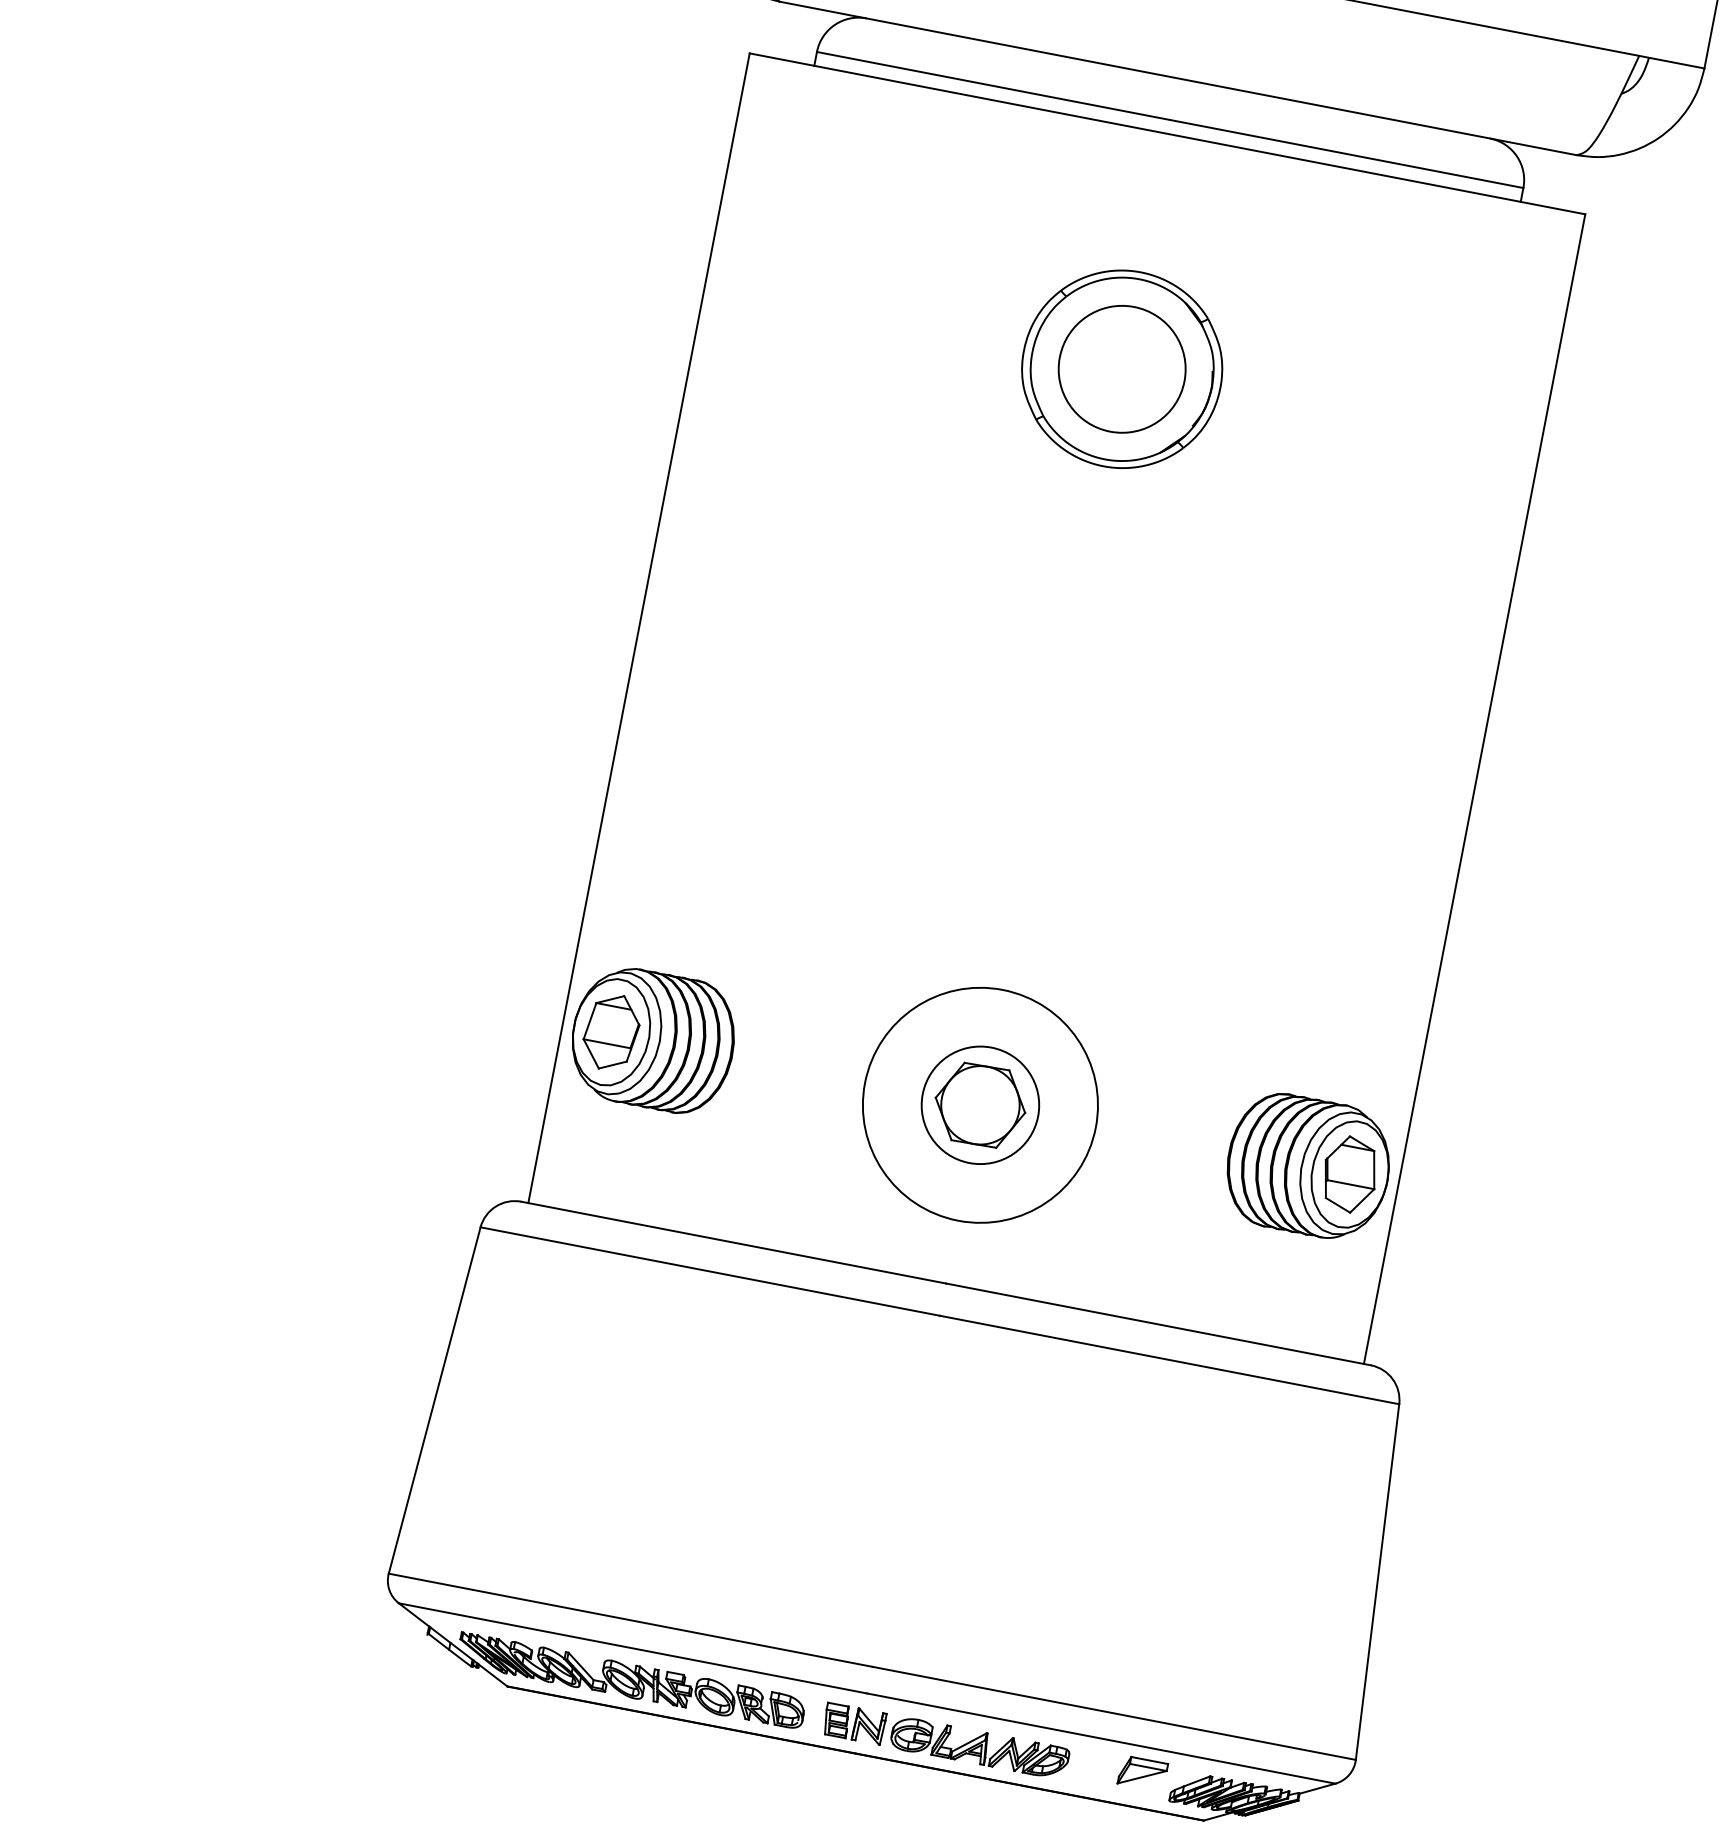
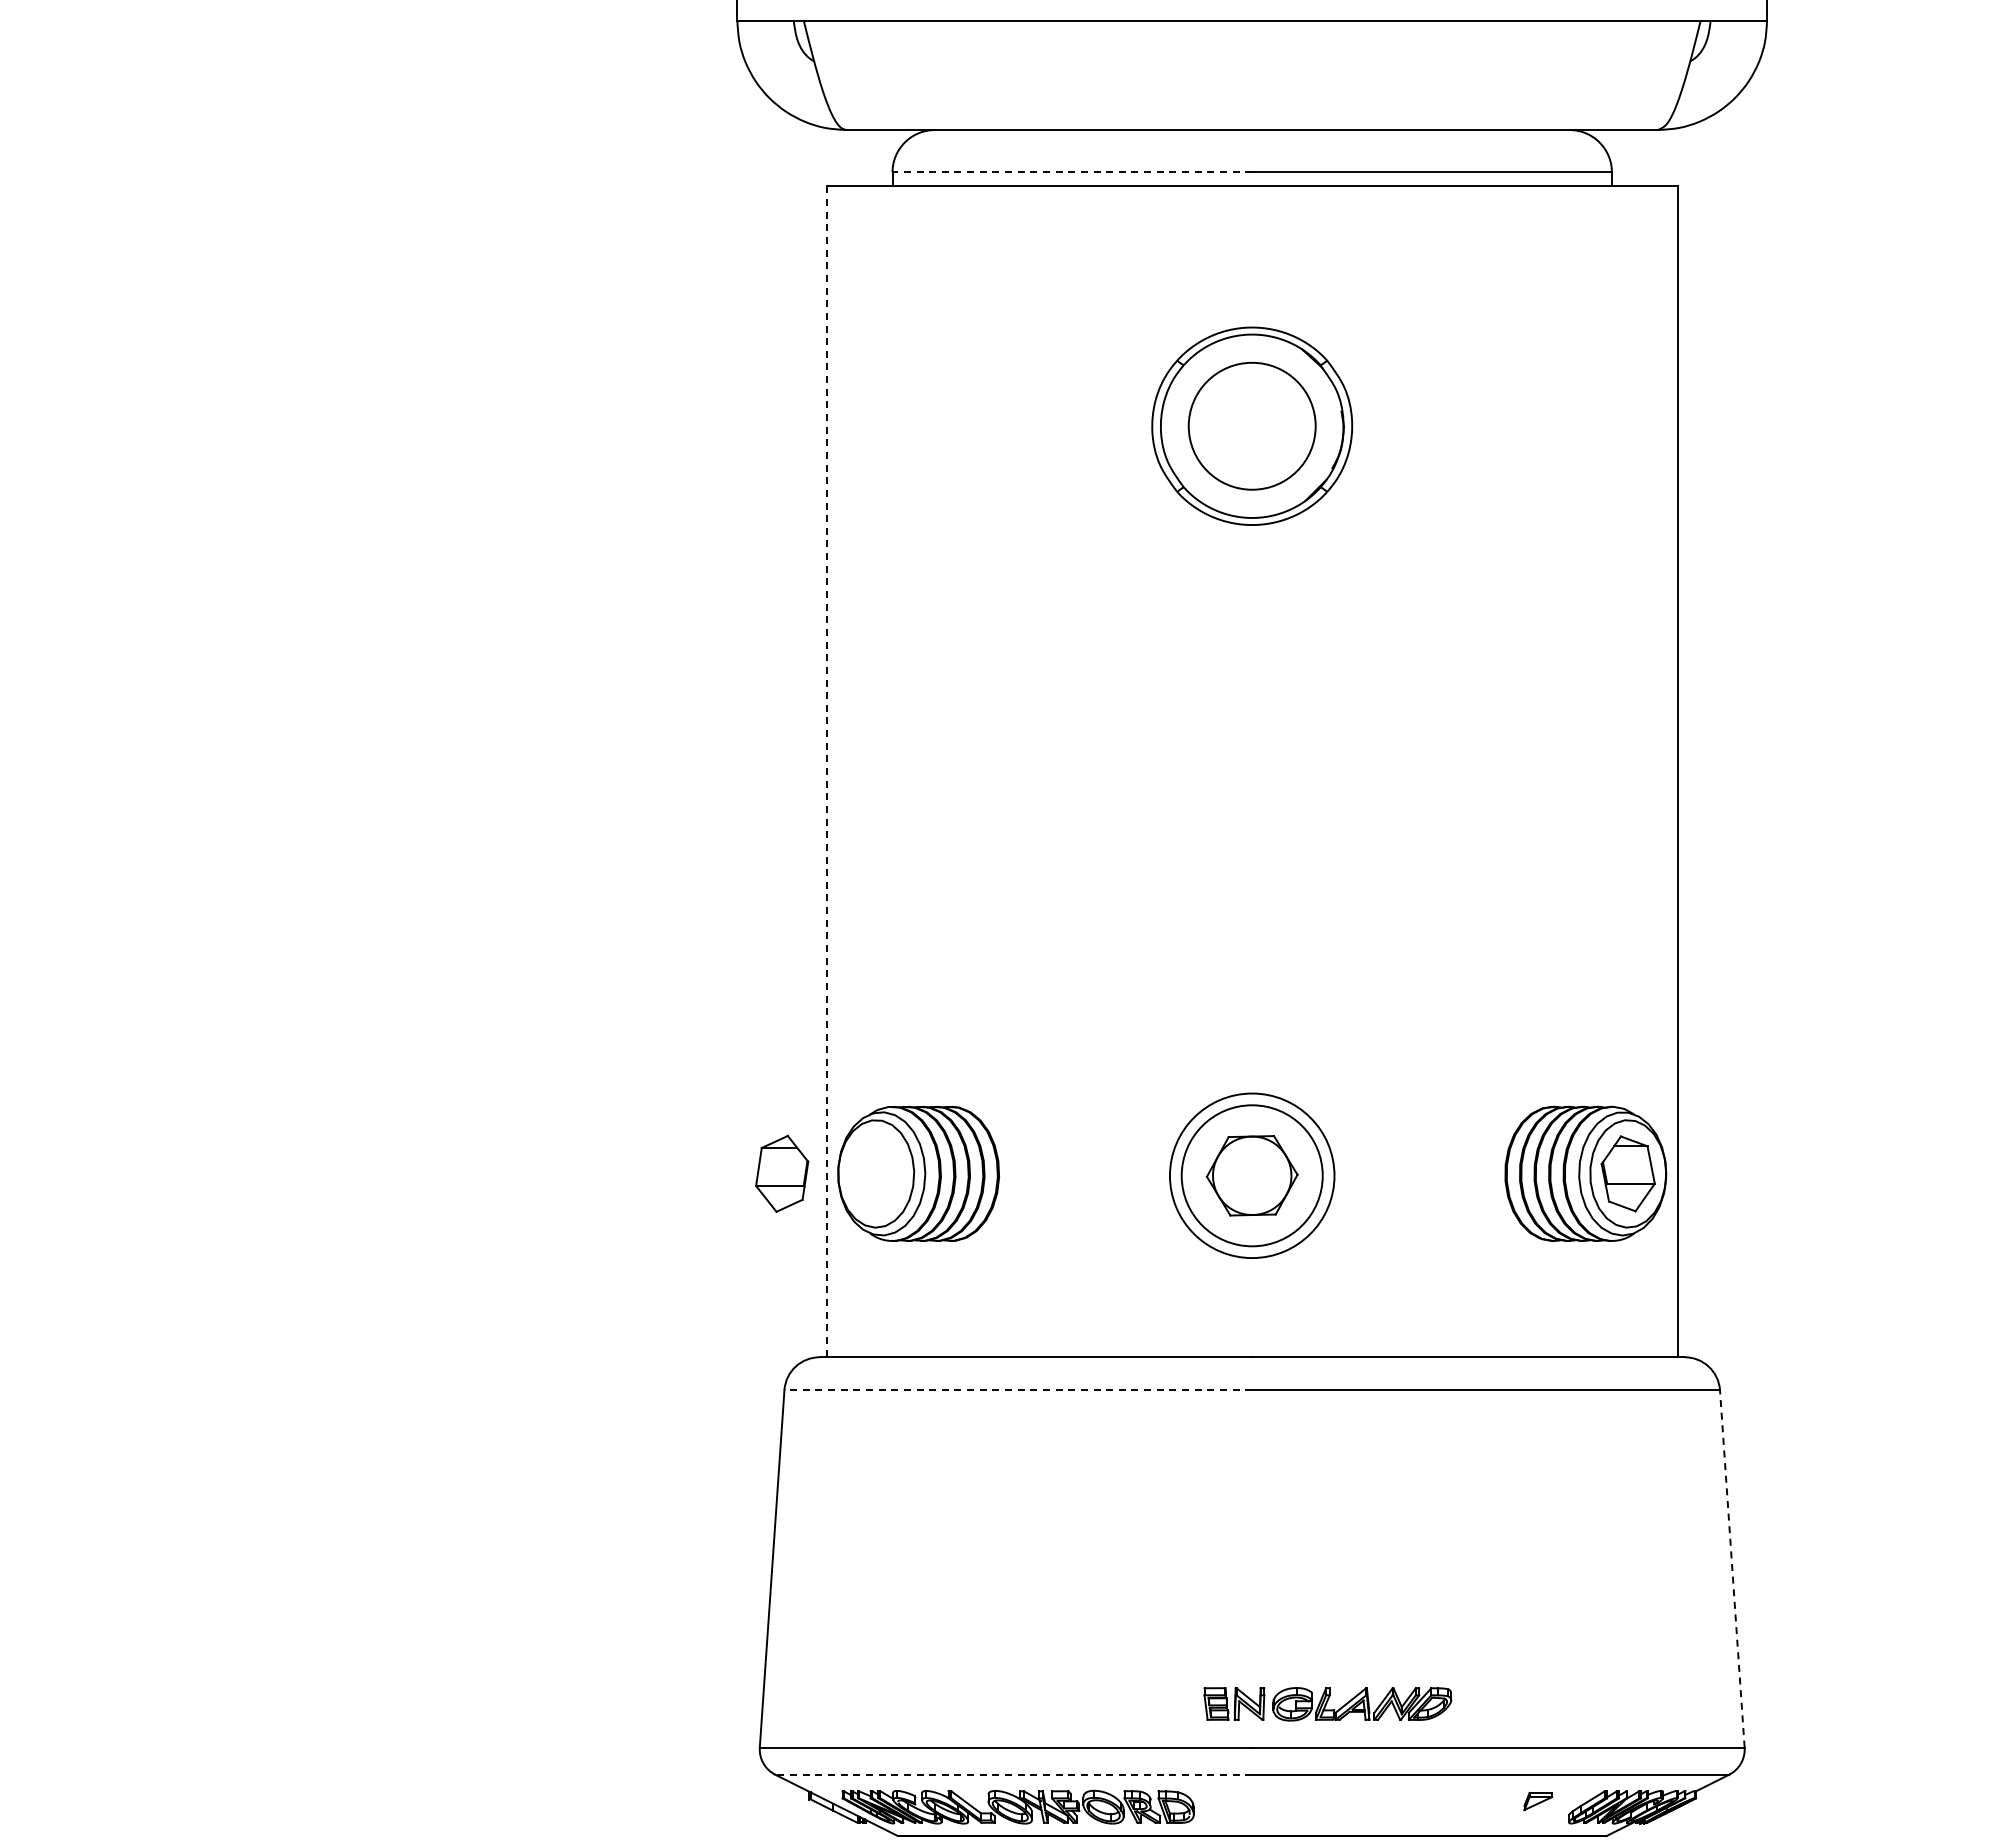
line: (993, 86) -> (1072, 172), solid -> dashed
line: (638, 628) -> (826, 772), solid -> dashed
part: (611, 1032) -> (782, 1173), moved
circle: (979, 1104) -> (1251, 1175), size x0.6
circle: (979, 1104) -> (1251, 1175), size x1.4
line: (710, 1271) -> (1018, 1390), solid -> dashed
line: (1377, 1581) -> (1732, 1568), solid -> dashed
line: (632, 1648) -> (1013, 1774), solid -> dashed
part: (945, 1741) -> (1327, 1704), moved
part: (1143, 1773) -> (1538, 1801), size x0.6

